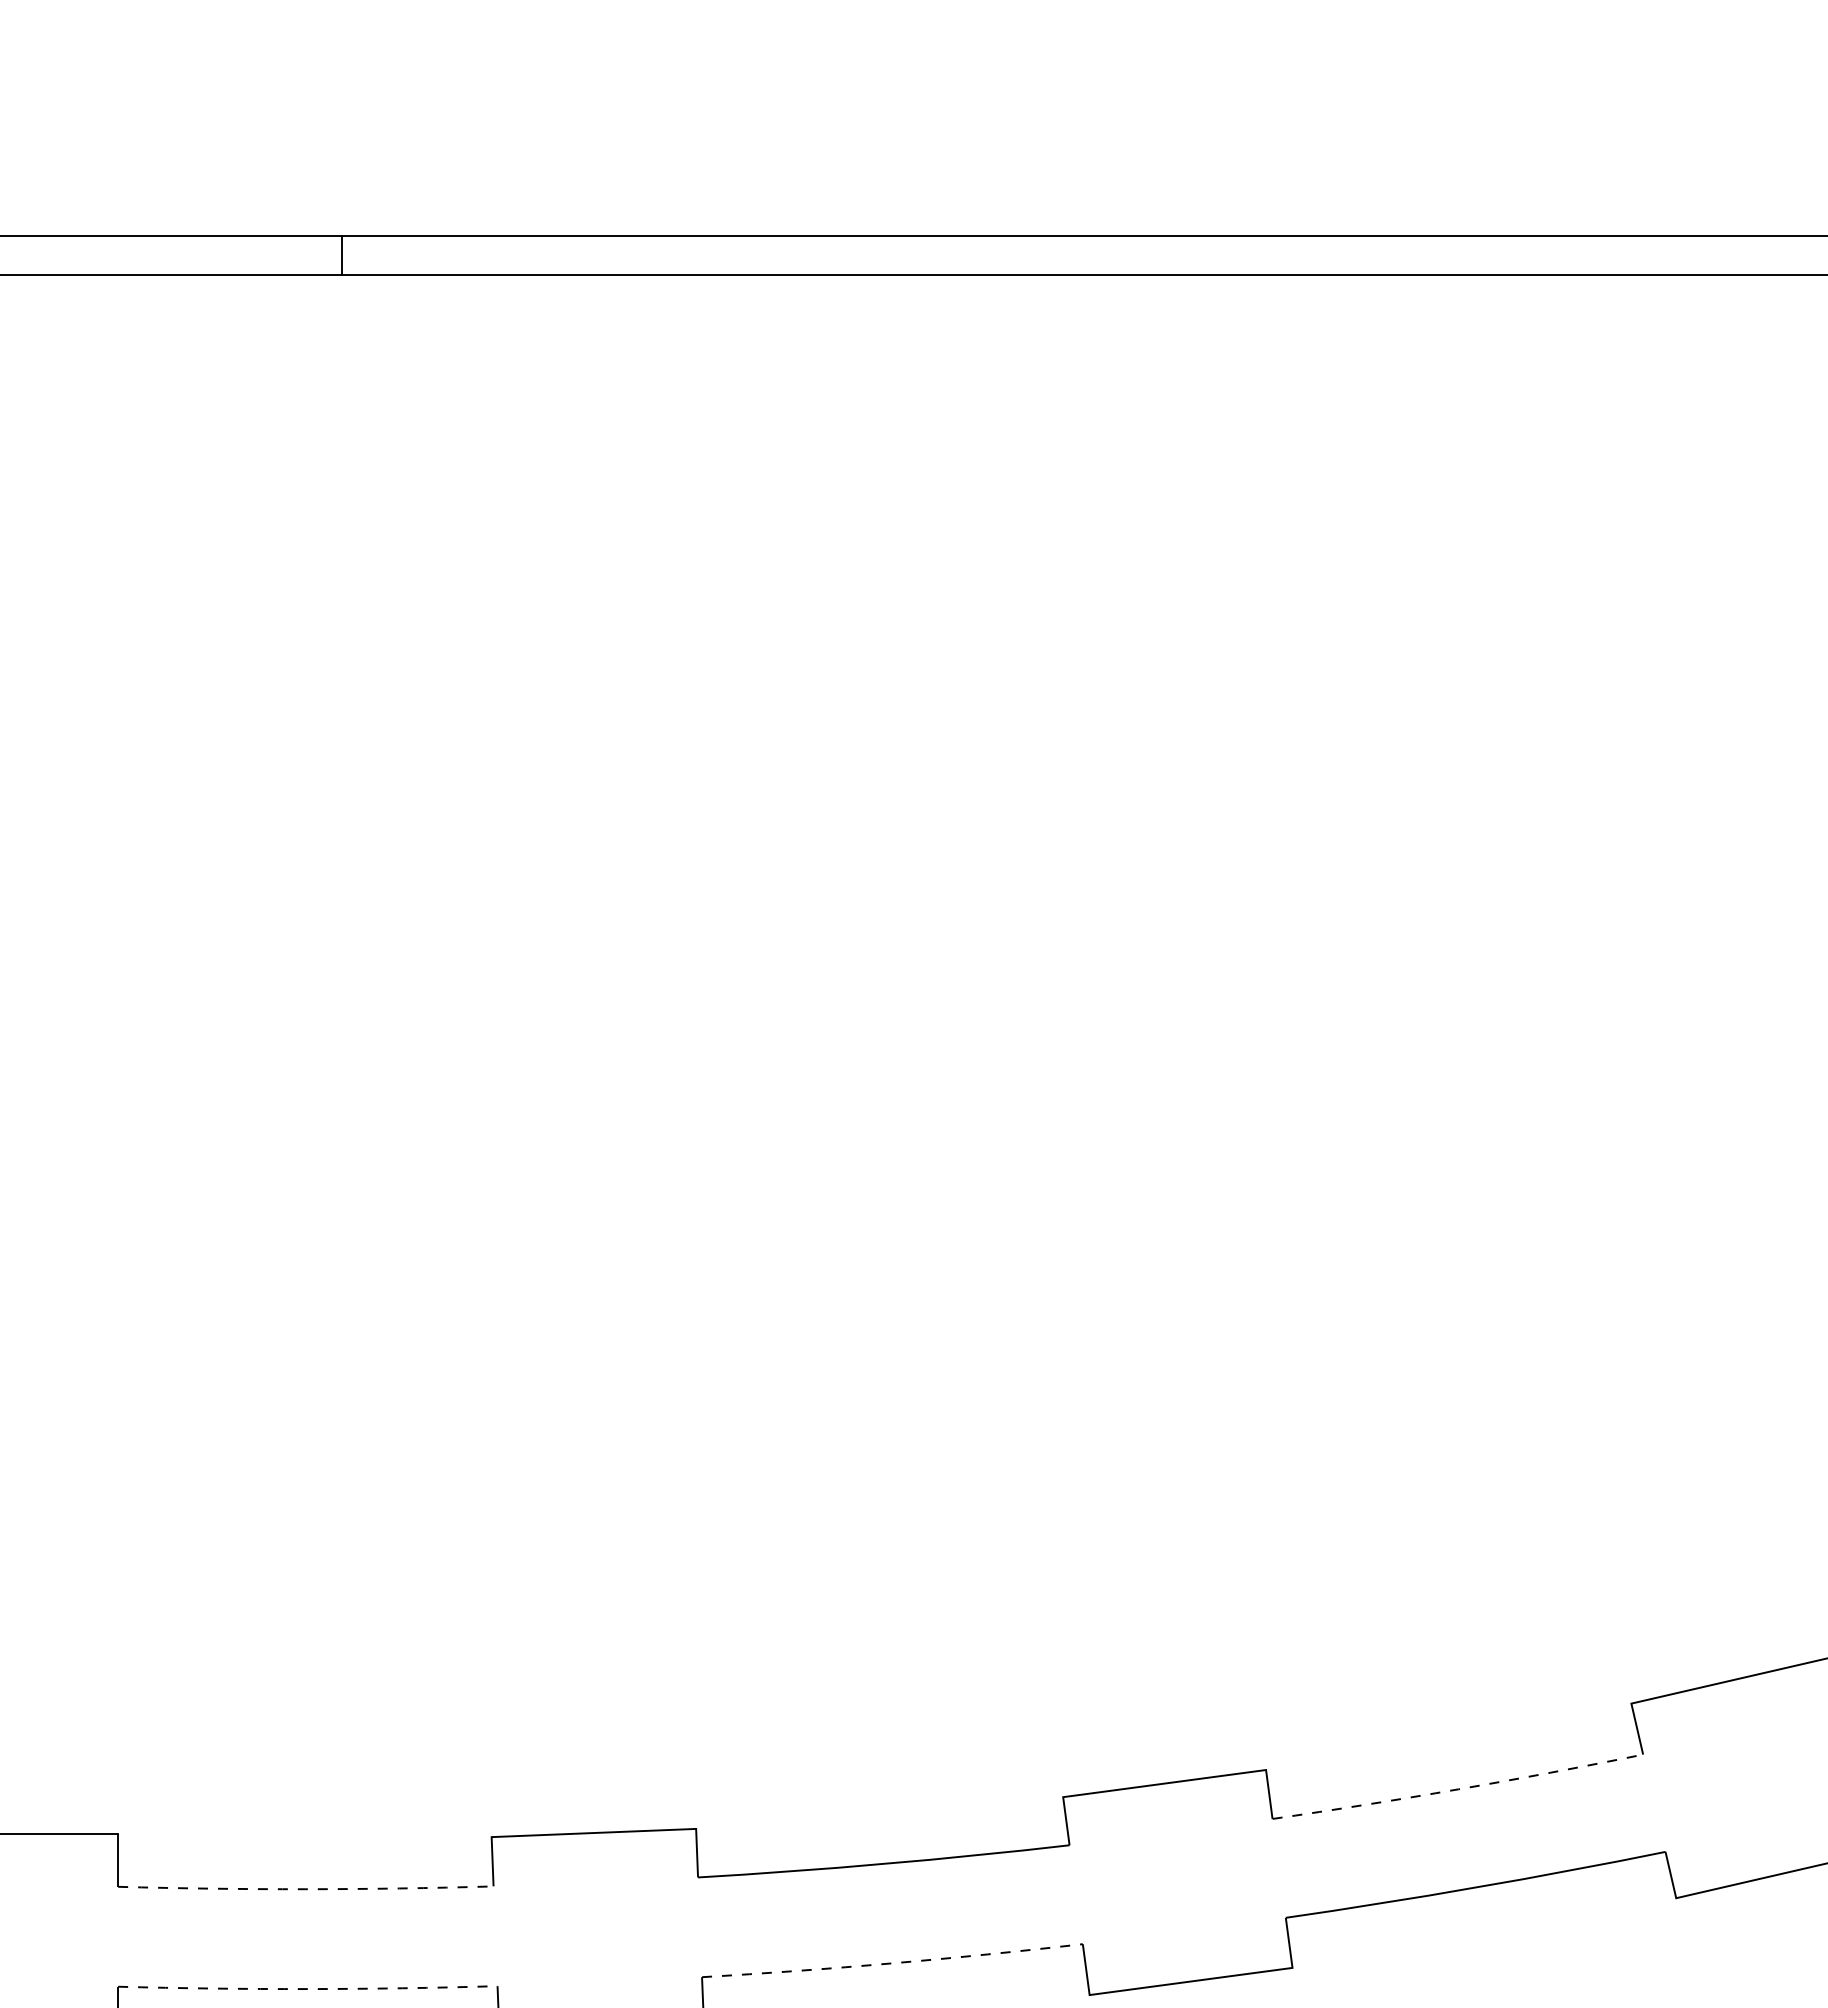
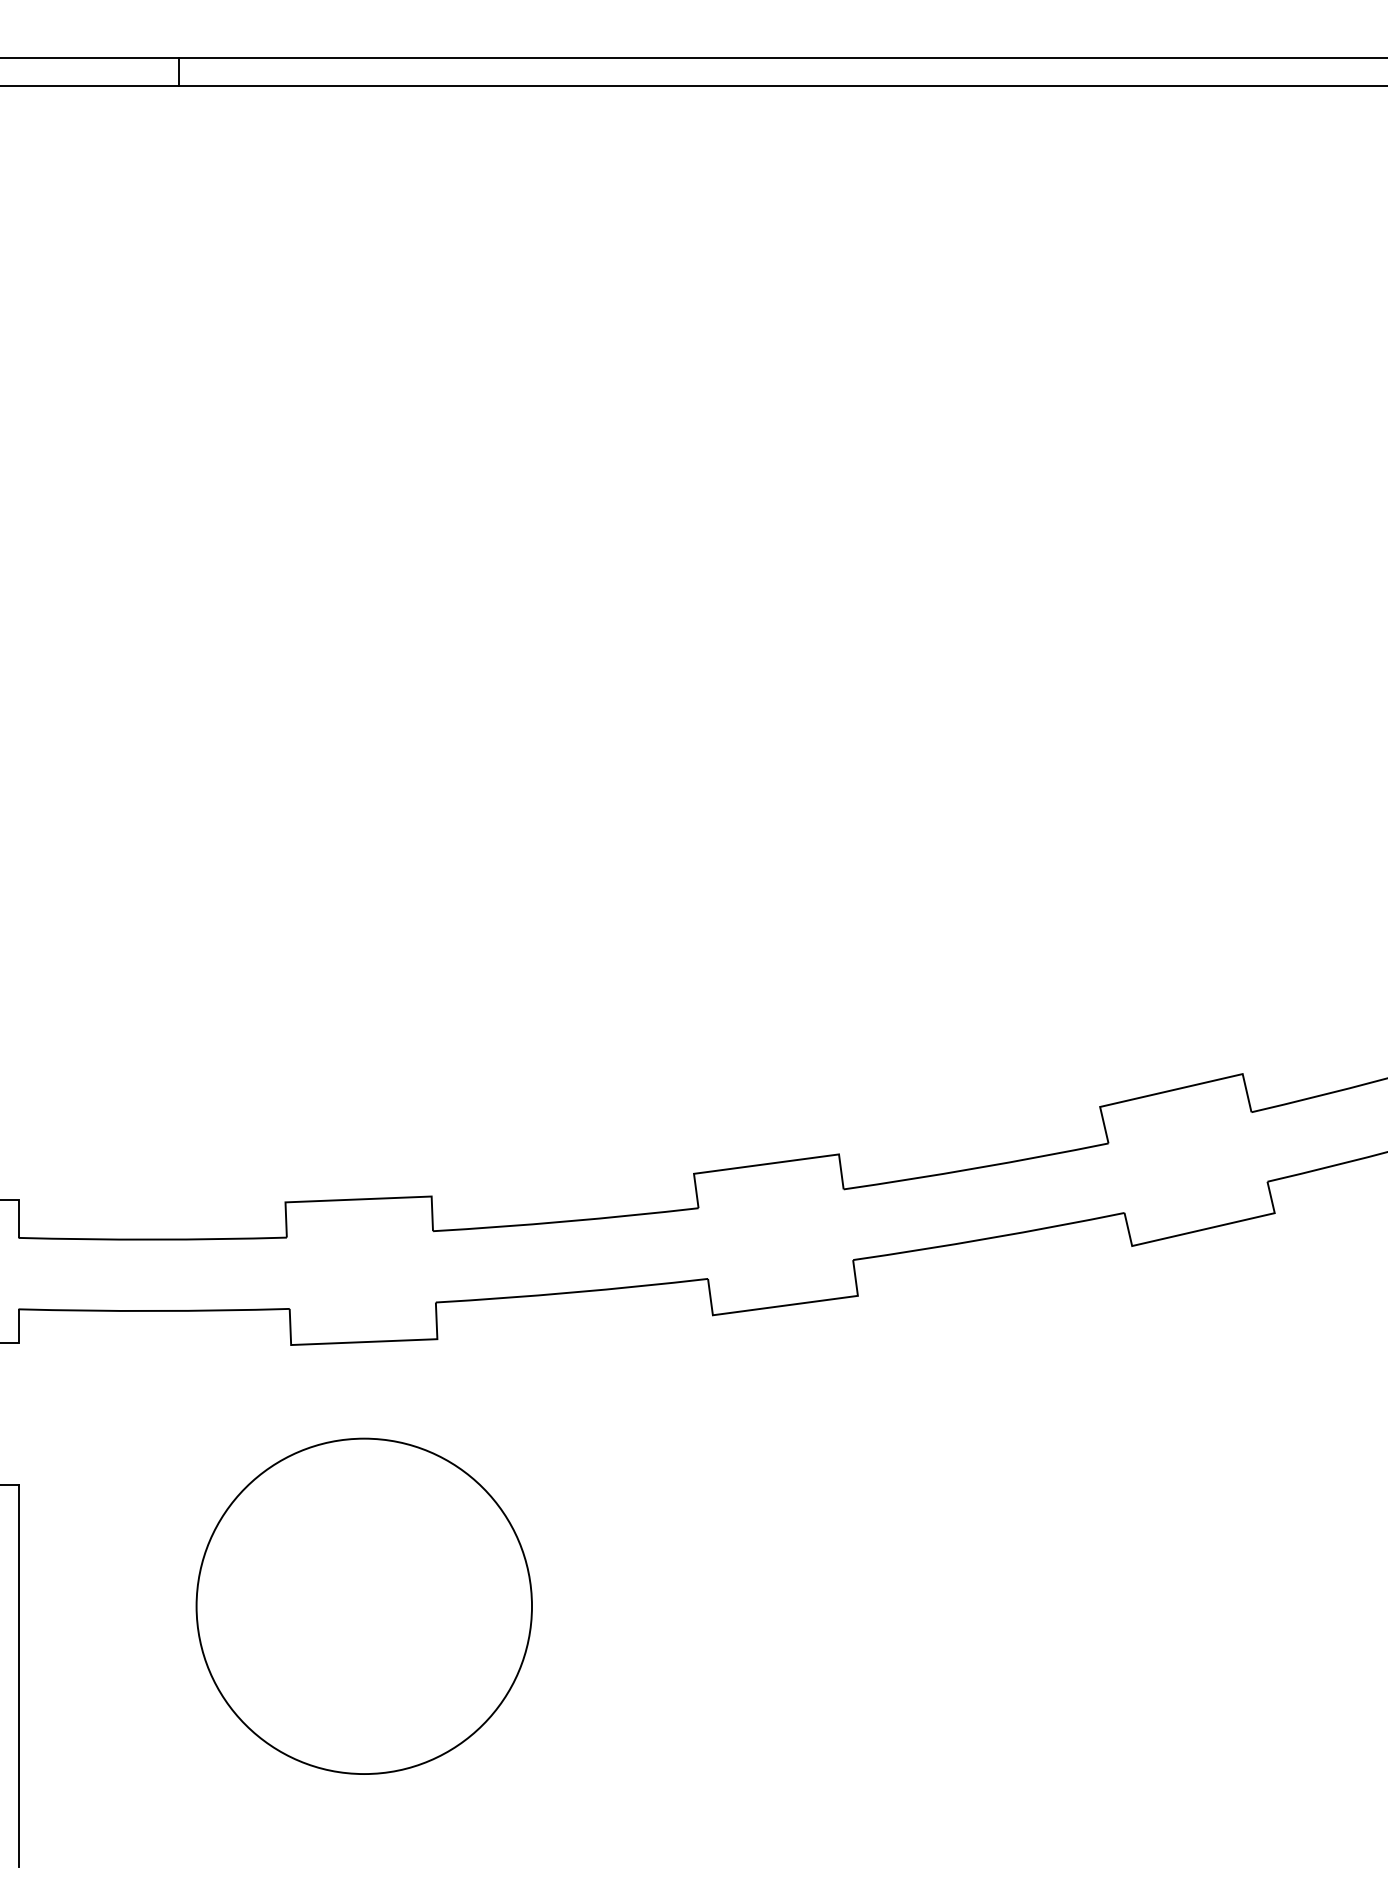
arc: (1458, 1789) -> (976, 1168), dashed -> solid
arc: (305, 1889) -> (152, 1239), dashed -> solid
arc: (893, 1963) -> (572, 1292), dashed -> solid
arc: (308, 1988) -> (154, 1310), dashed -> solid

